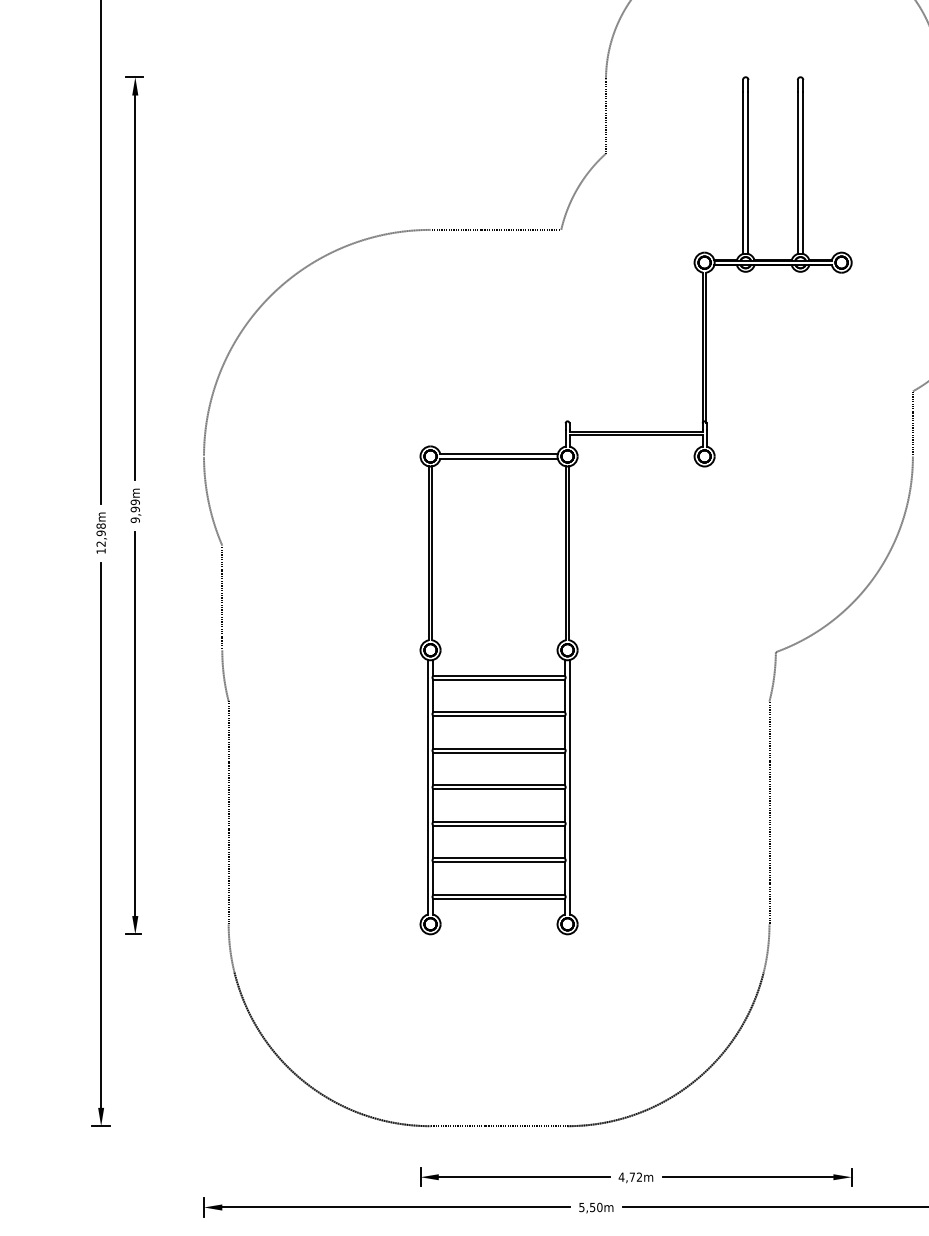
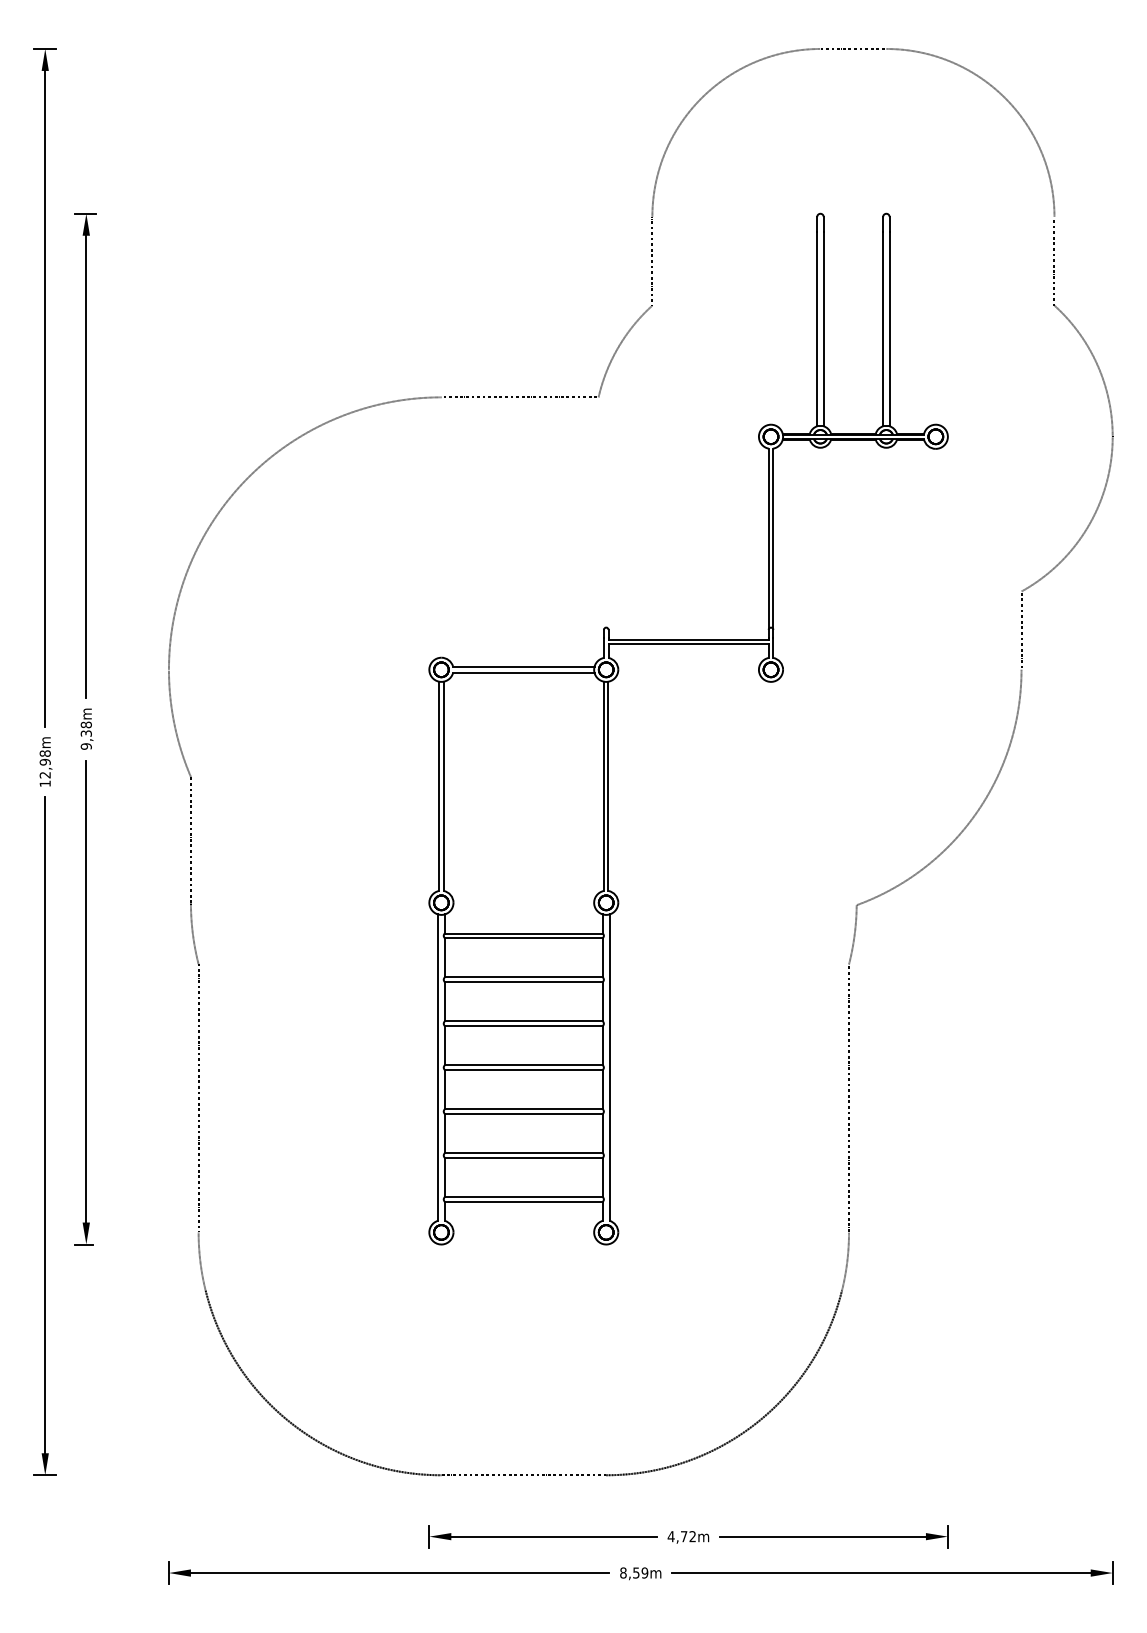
text: (134, 505) -> (85, 728), 9,99m -> 9,38m
text: (591, 1207) -> (634, 1572), 5,50m -> 8,59m

